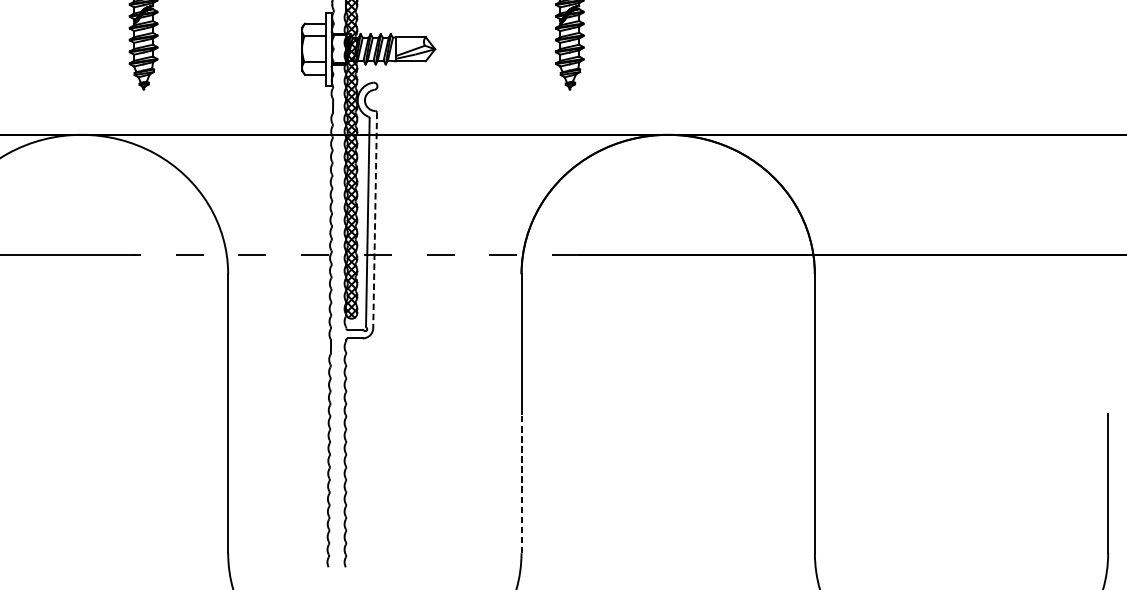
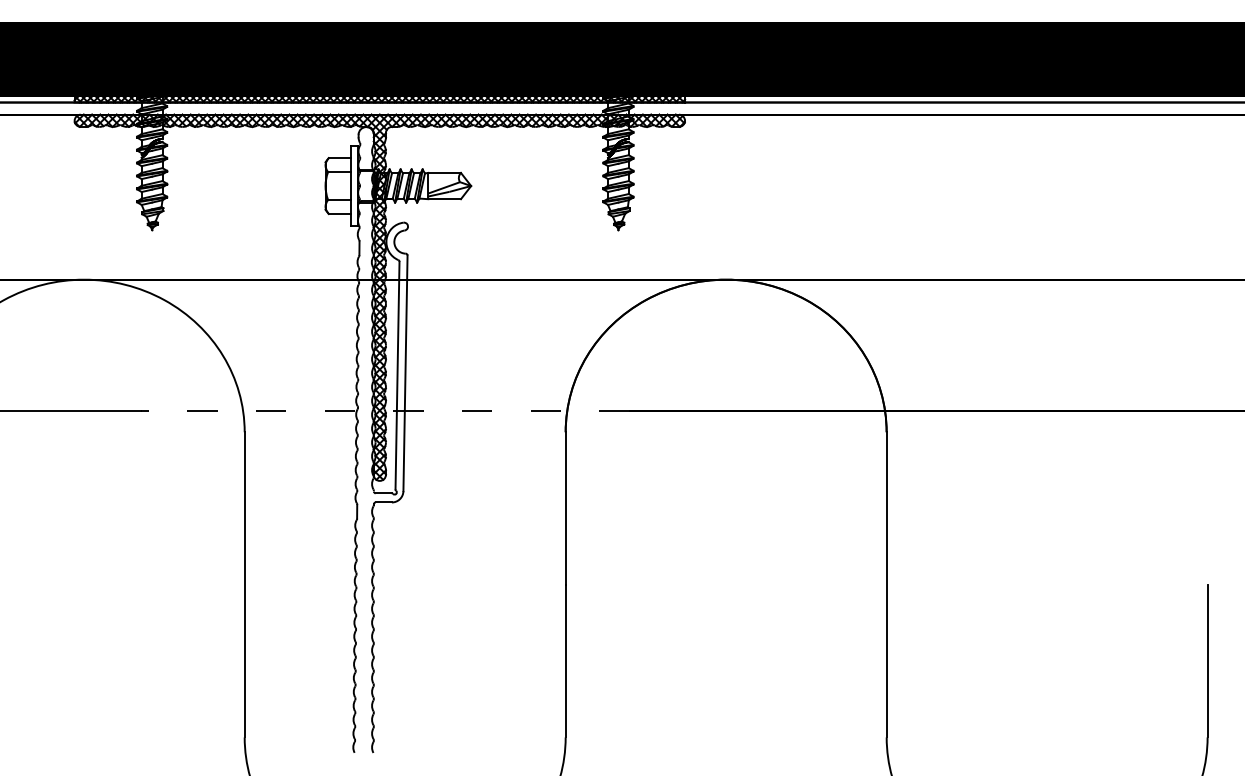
line: (375, 220) -> (405, 373), dashed -> solid
line: (521, 482) -> (565, 660), dashed -> solid

